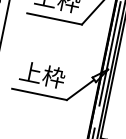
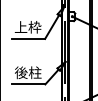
text: (43, 74) -> (28, 72), 上枠 -> 後柱

